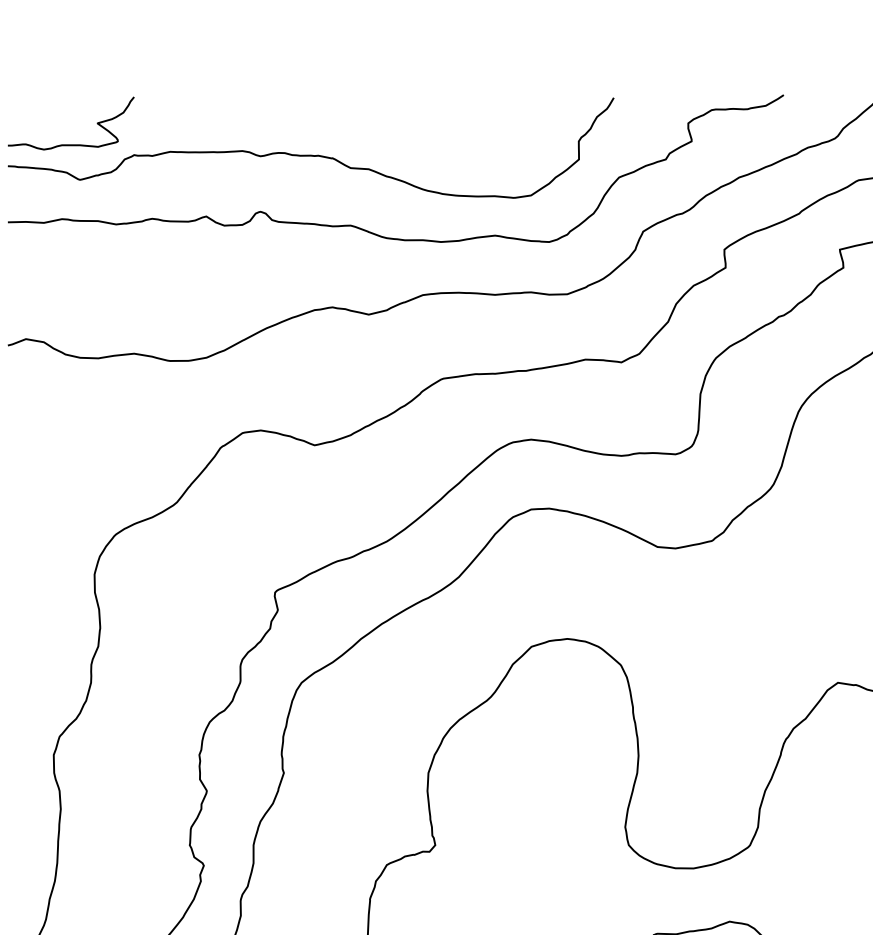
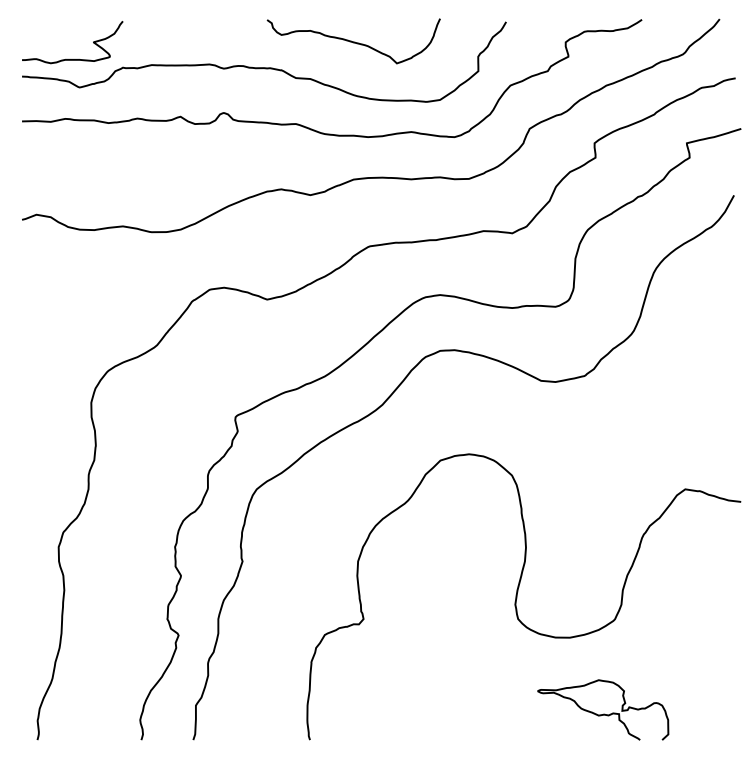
curve: (422, 122) -> (353, 41), added

